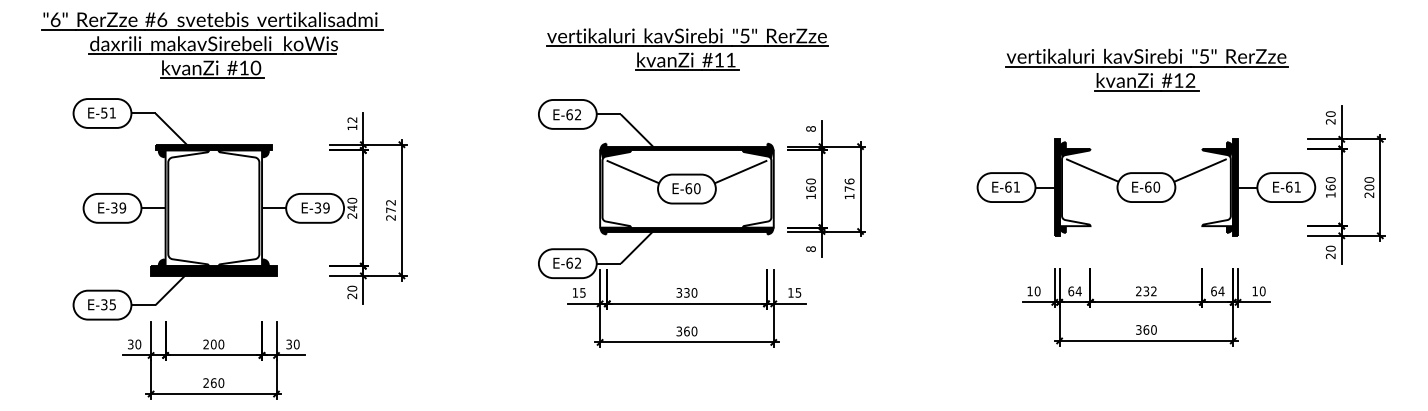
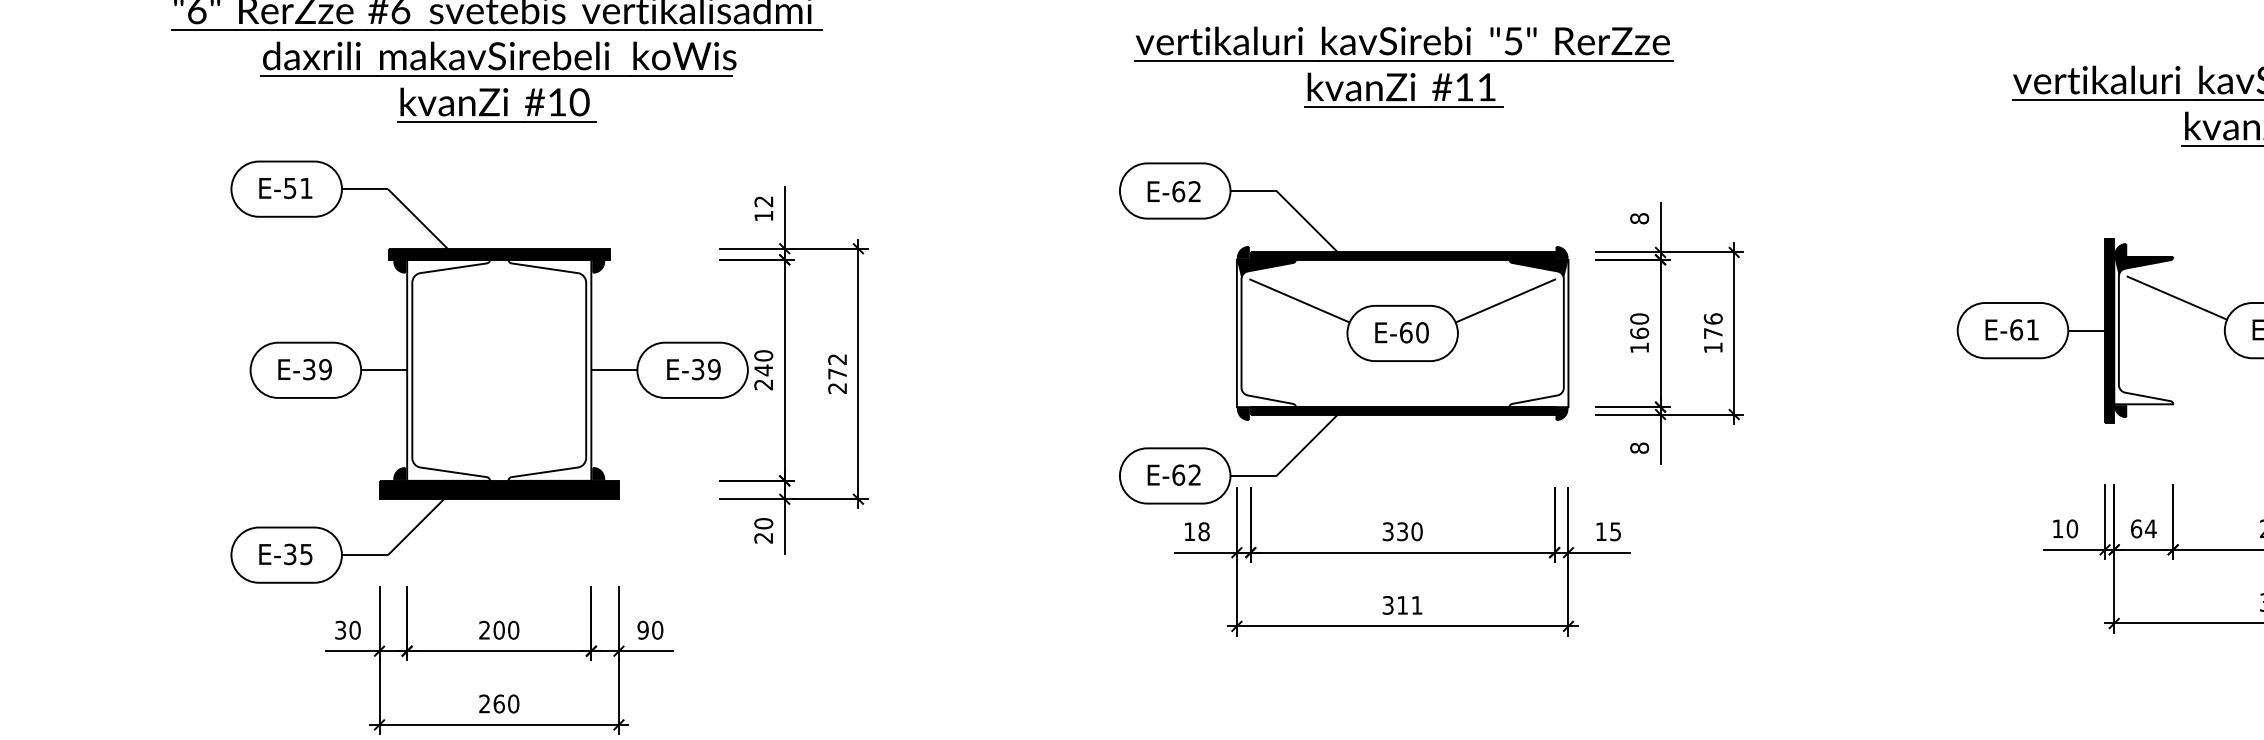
text: (582, 292) -> (1203, 530), 15 -> 18
text: (690, 331) -> (1409, 605), 360 -> 311
text: (289, 344) -> (643, 630), 30 -> 90

